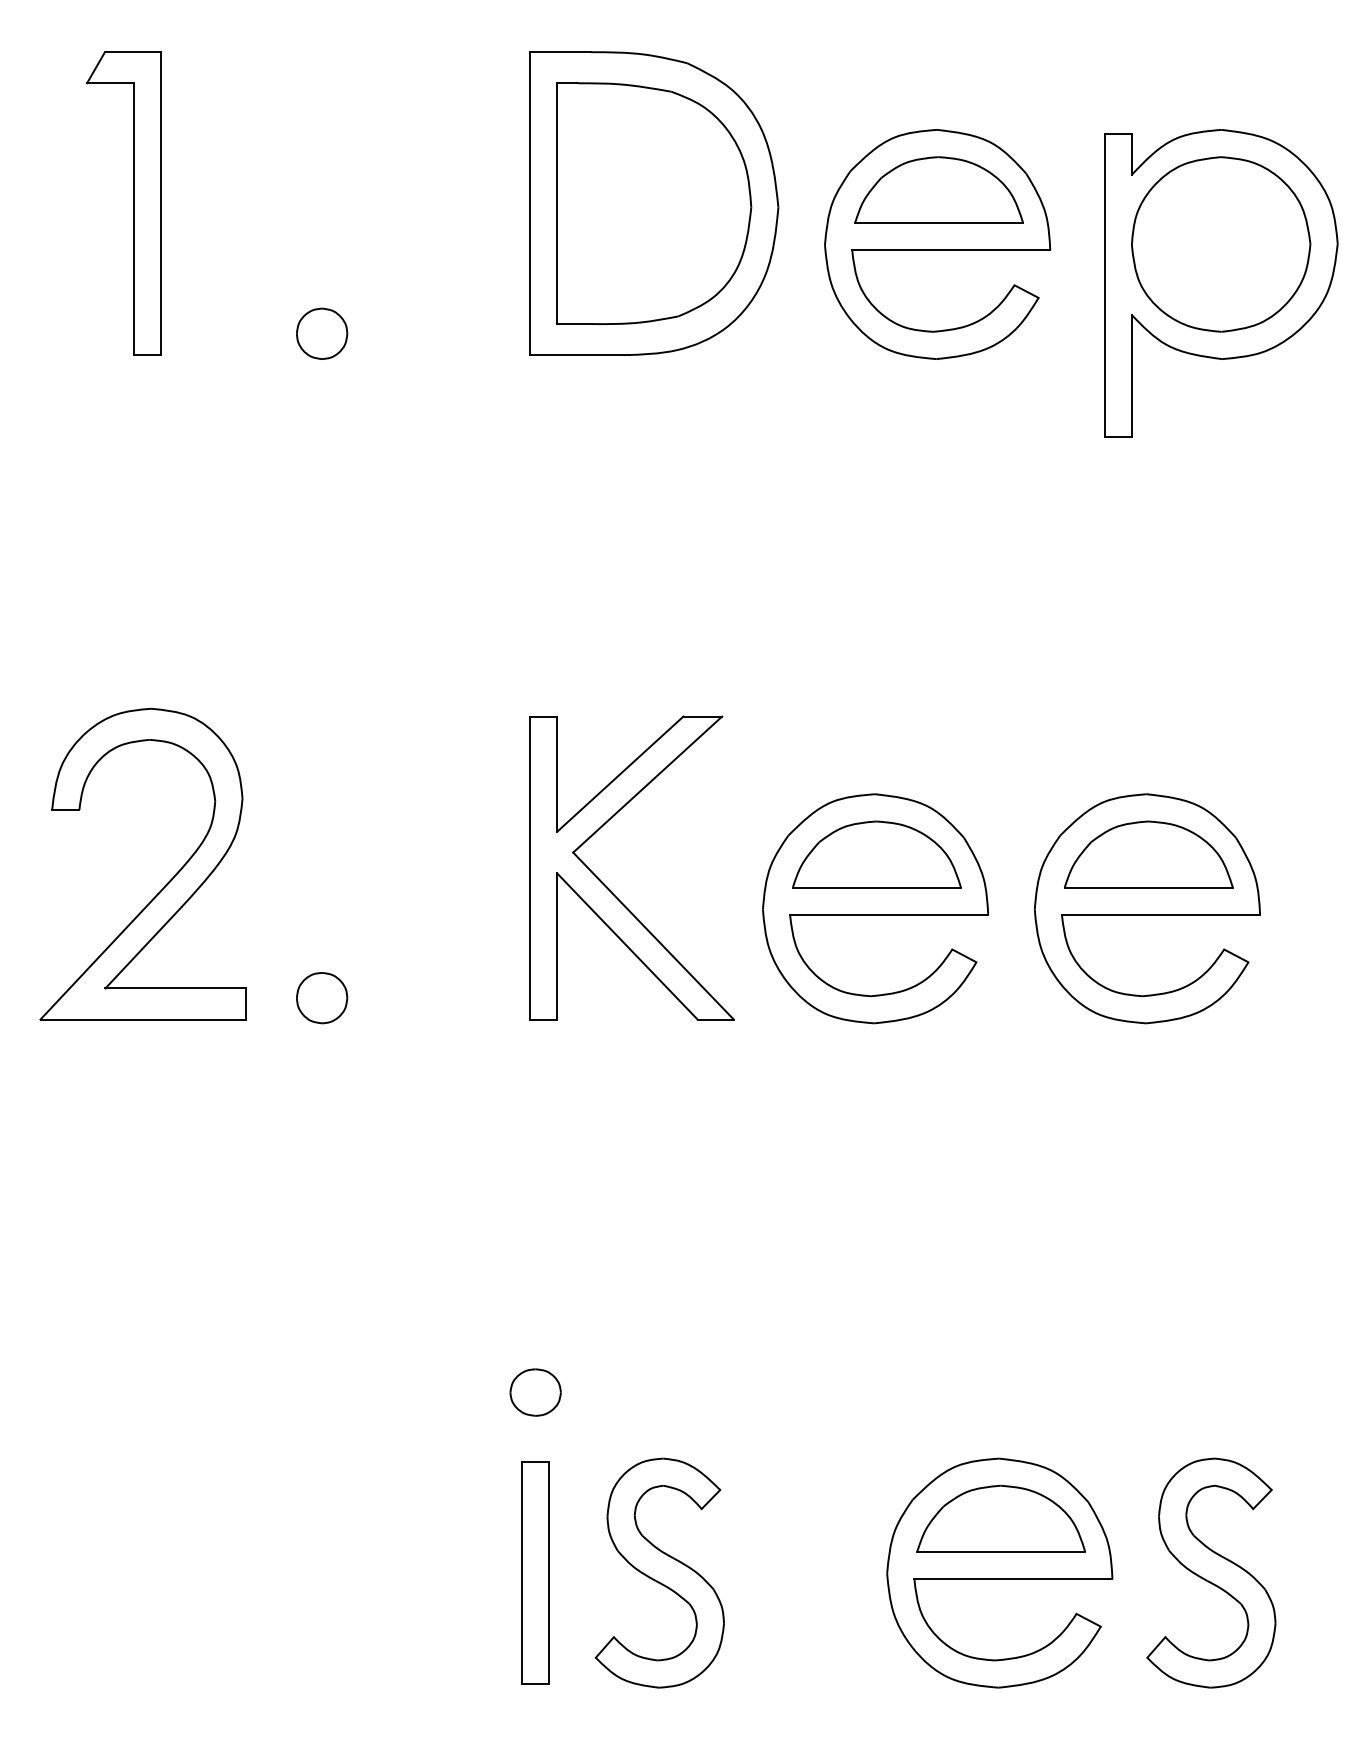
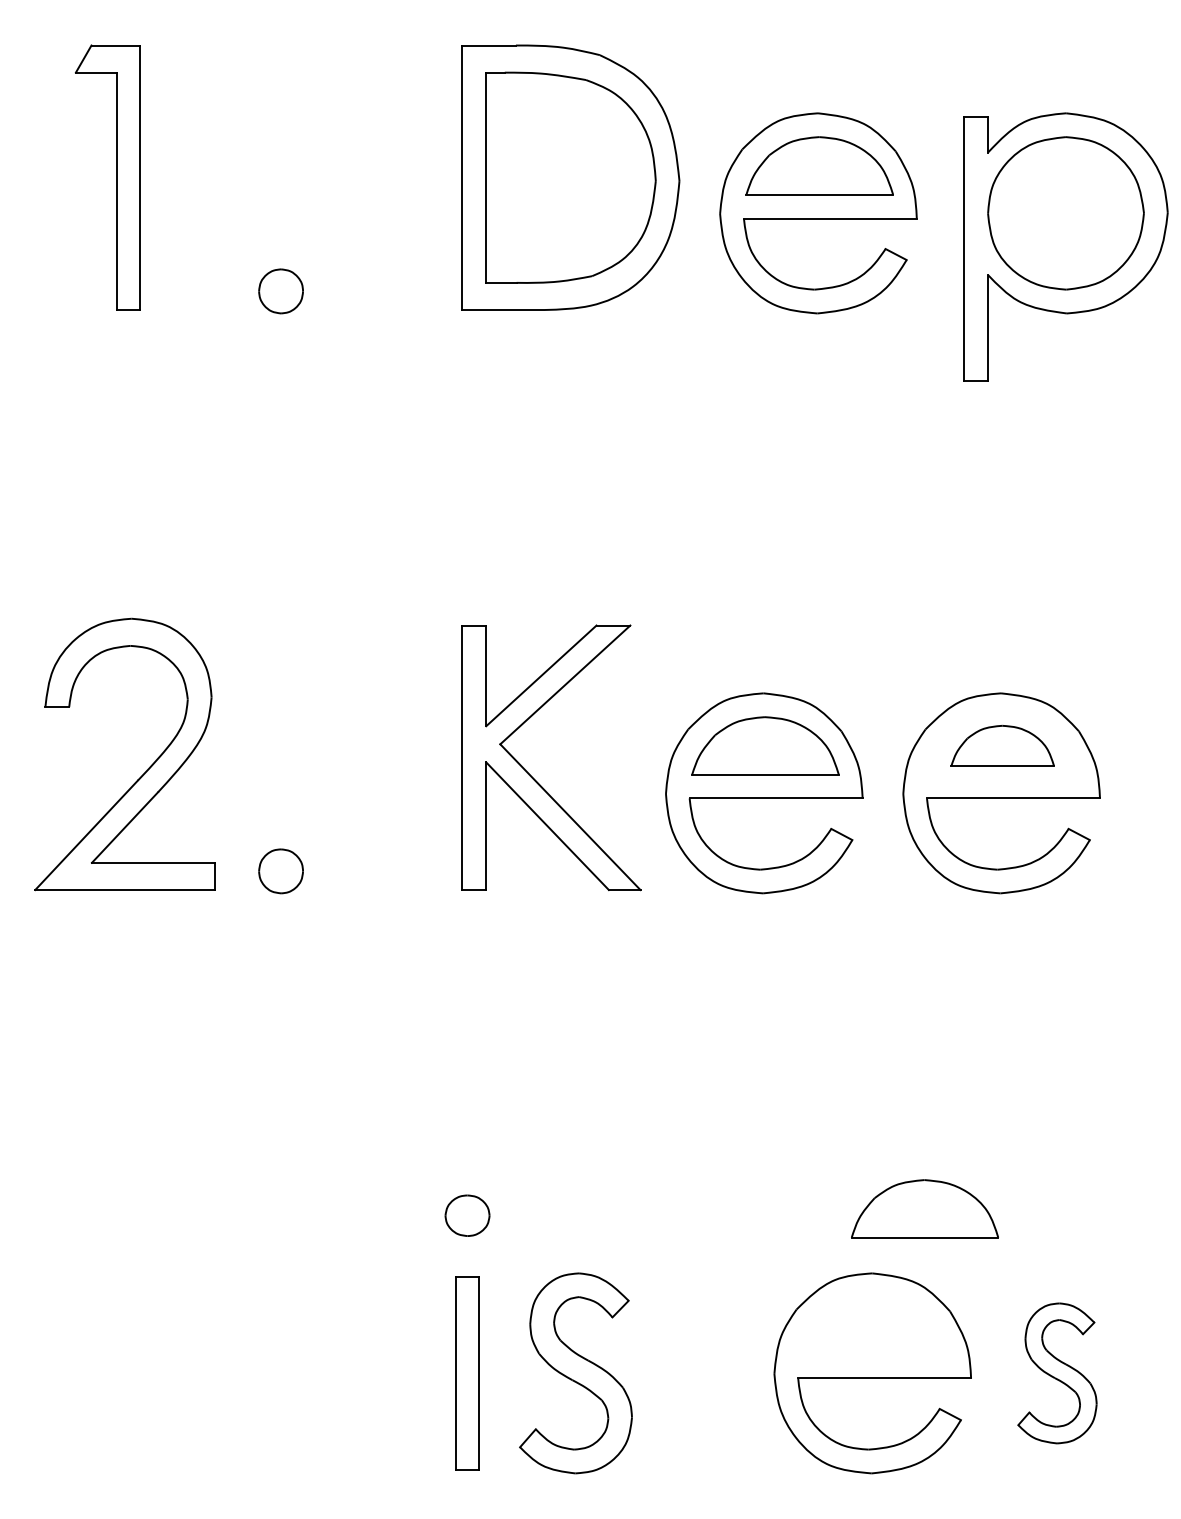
part: (1148, 853) -> (1002, 745), size x0.7
part: (1000, 1518) -> (924, 1208), moved
part: (1211, 1573) -> (1057, 1373), size x0.7

